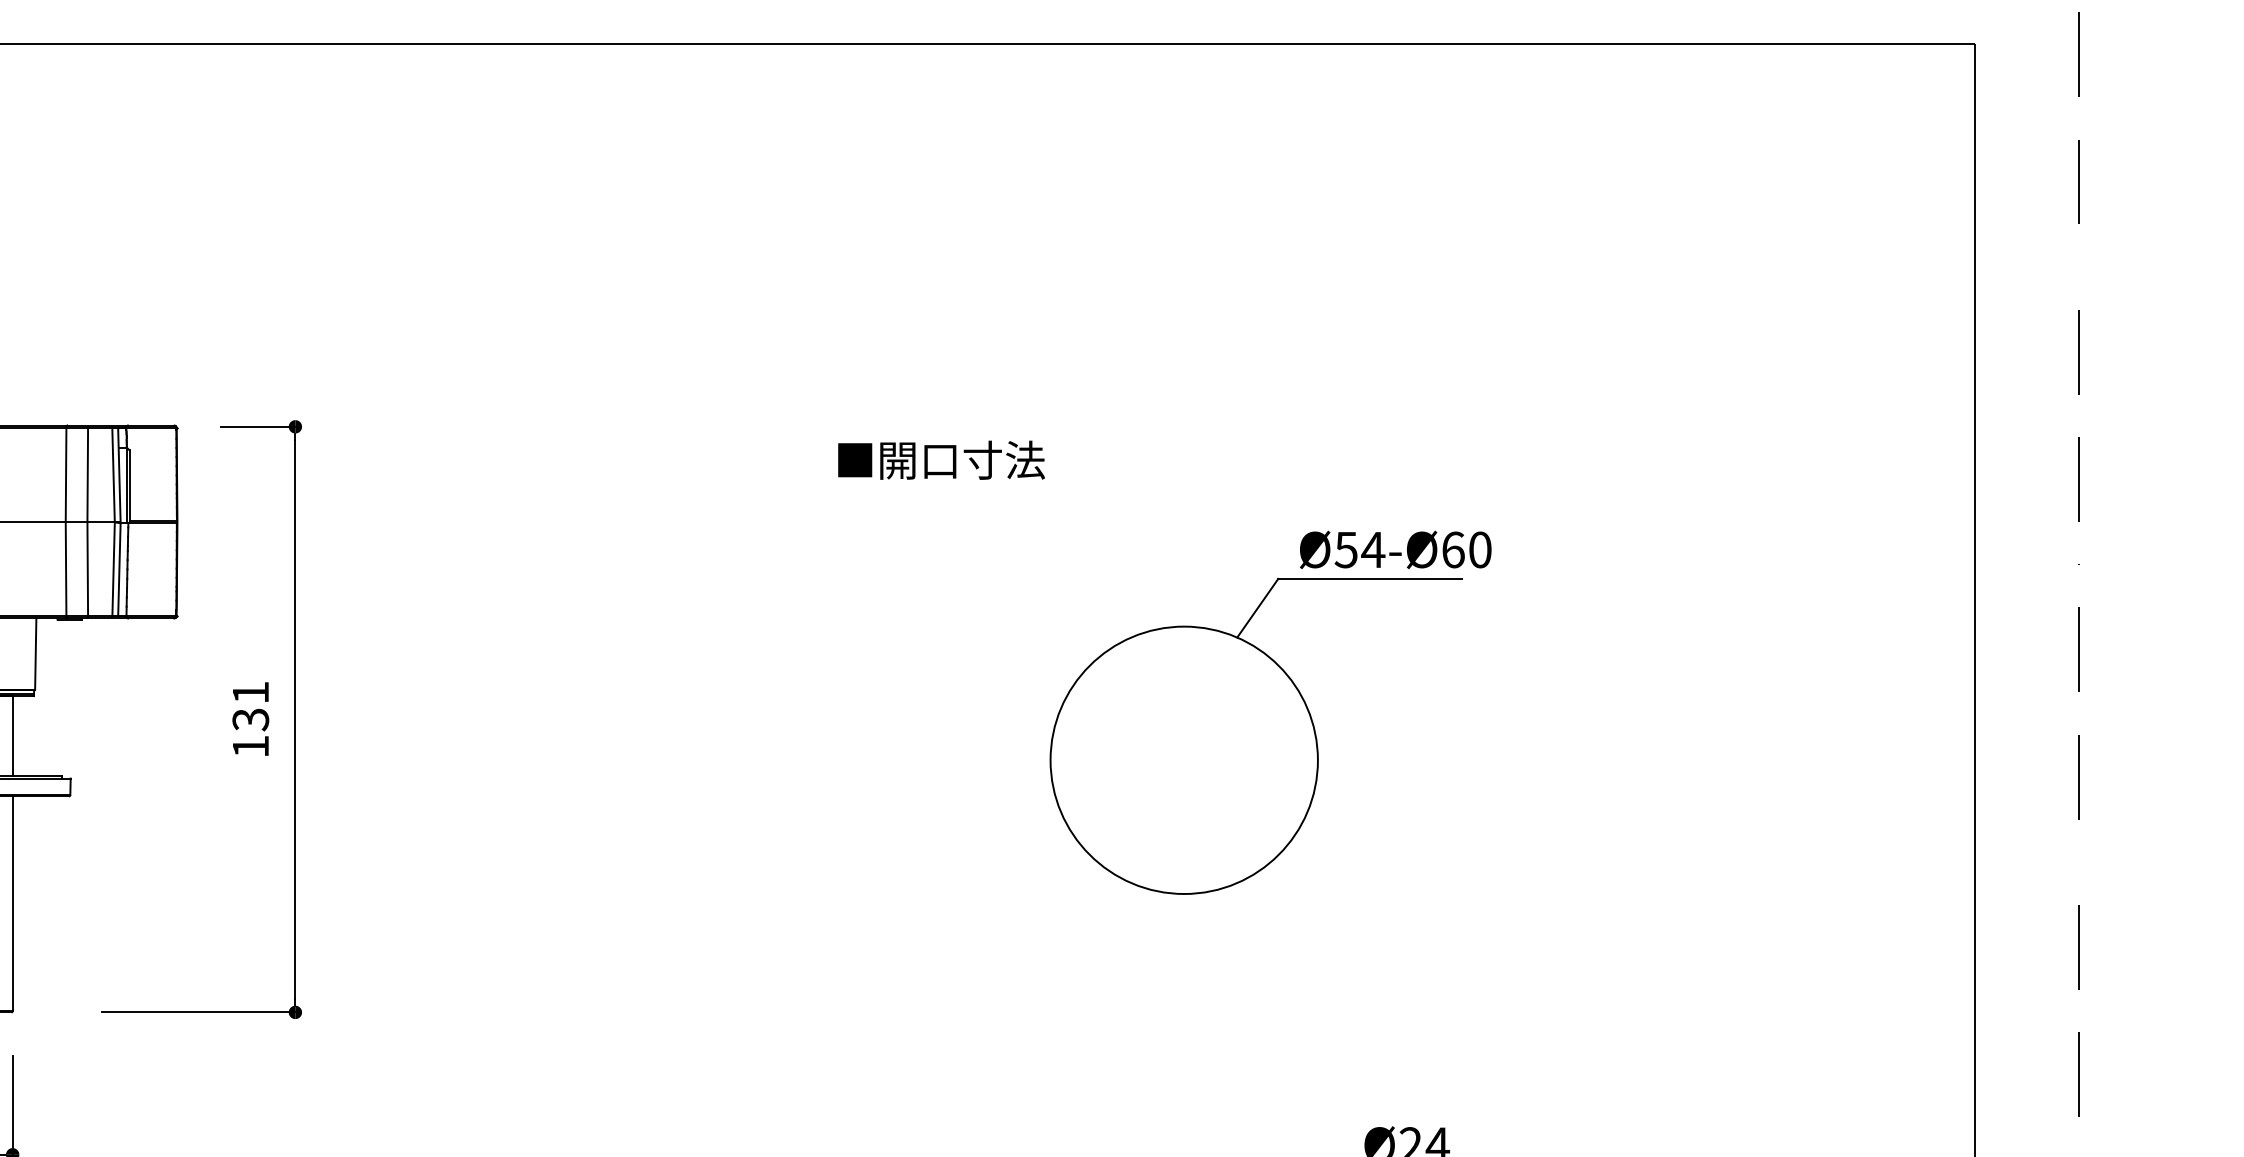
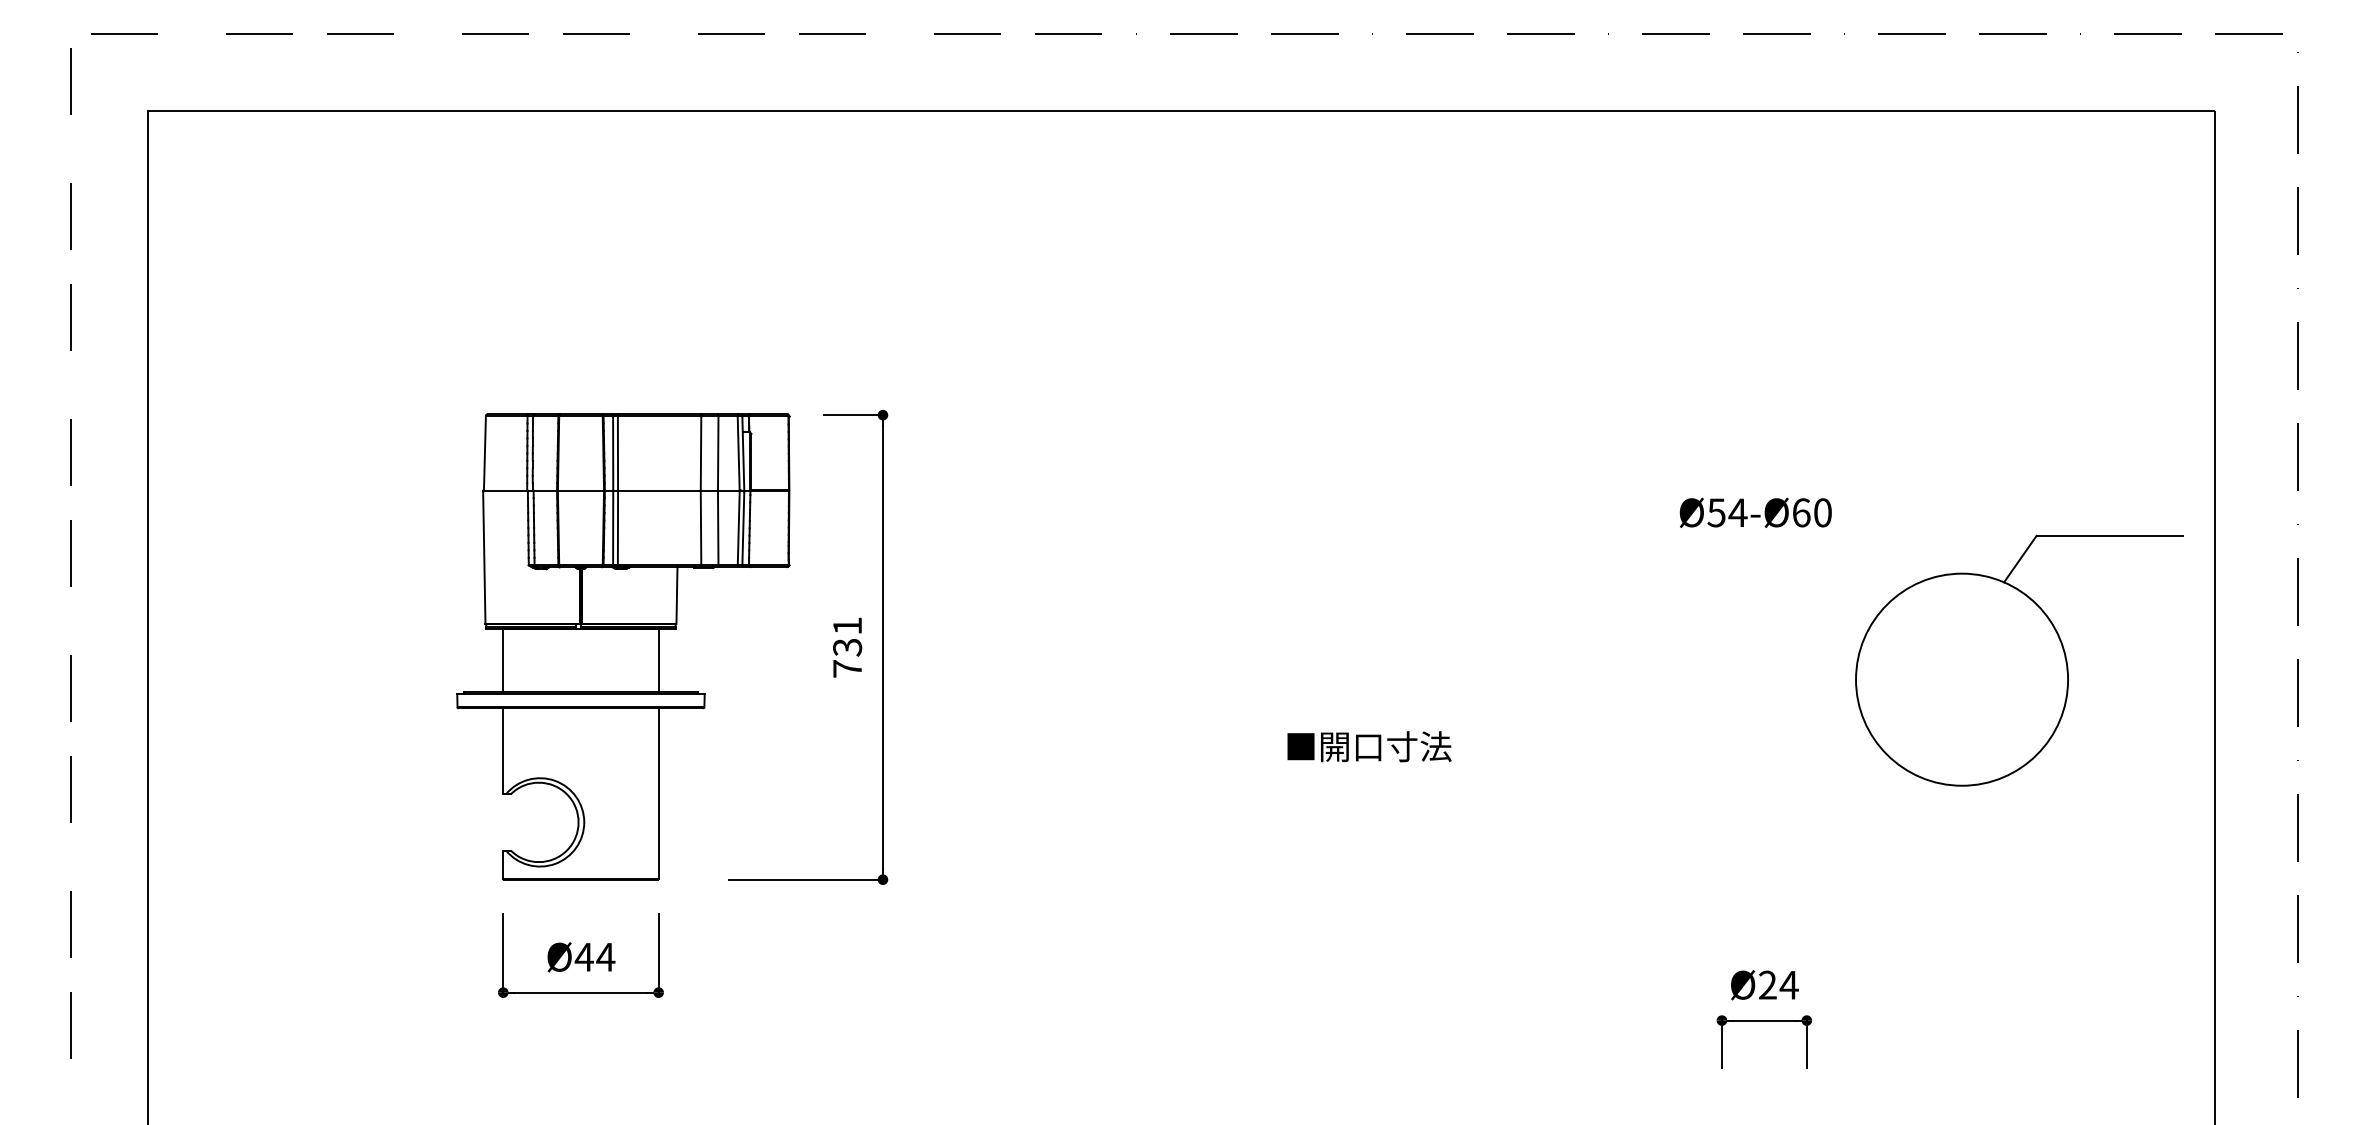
text: (941, 460) -> (1369, 746), moved
part: (1256, 736) -> (2019, 660), moved
text: (250, 746) -> (847, 668), 131 -> 731

